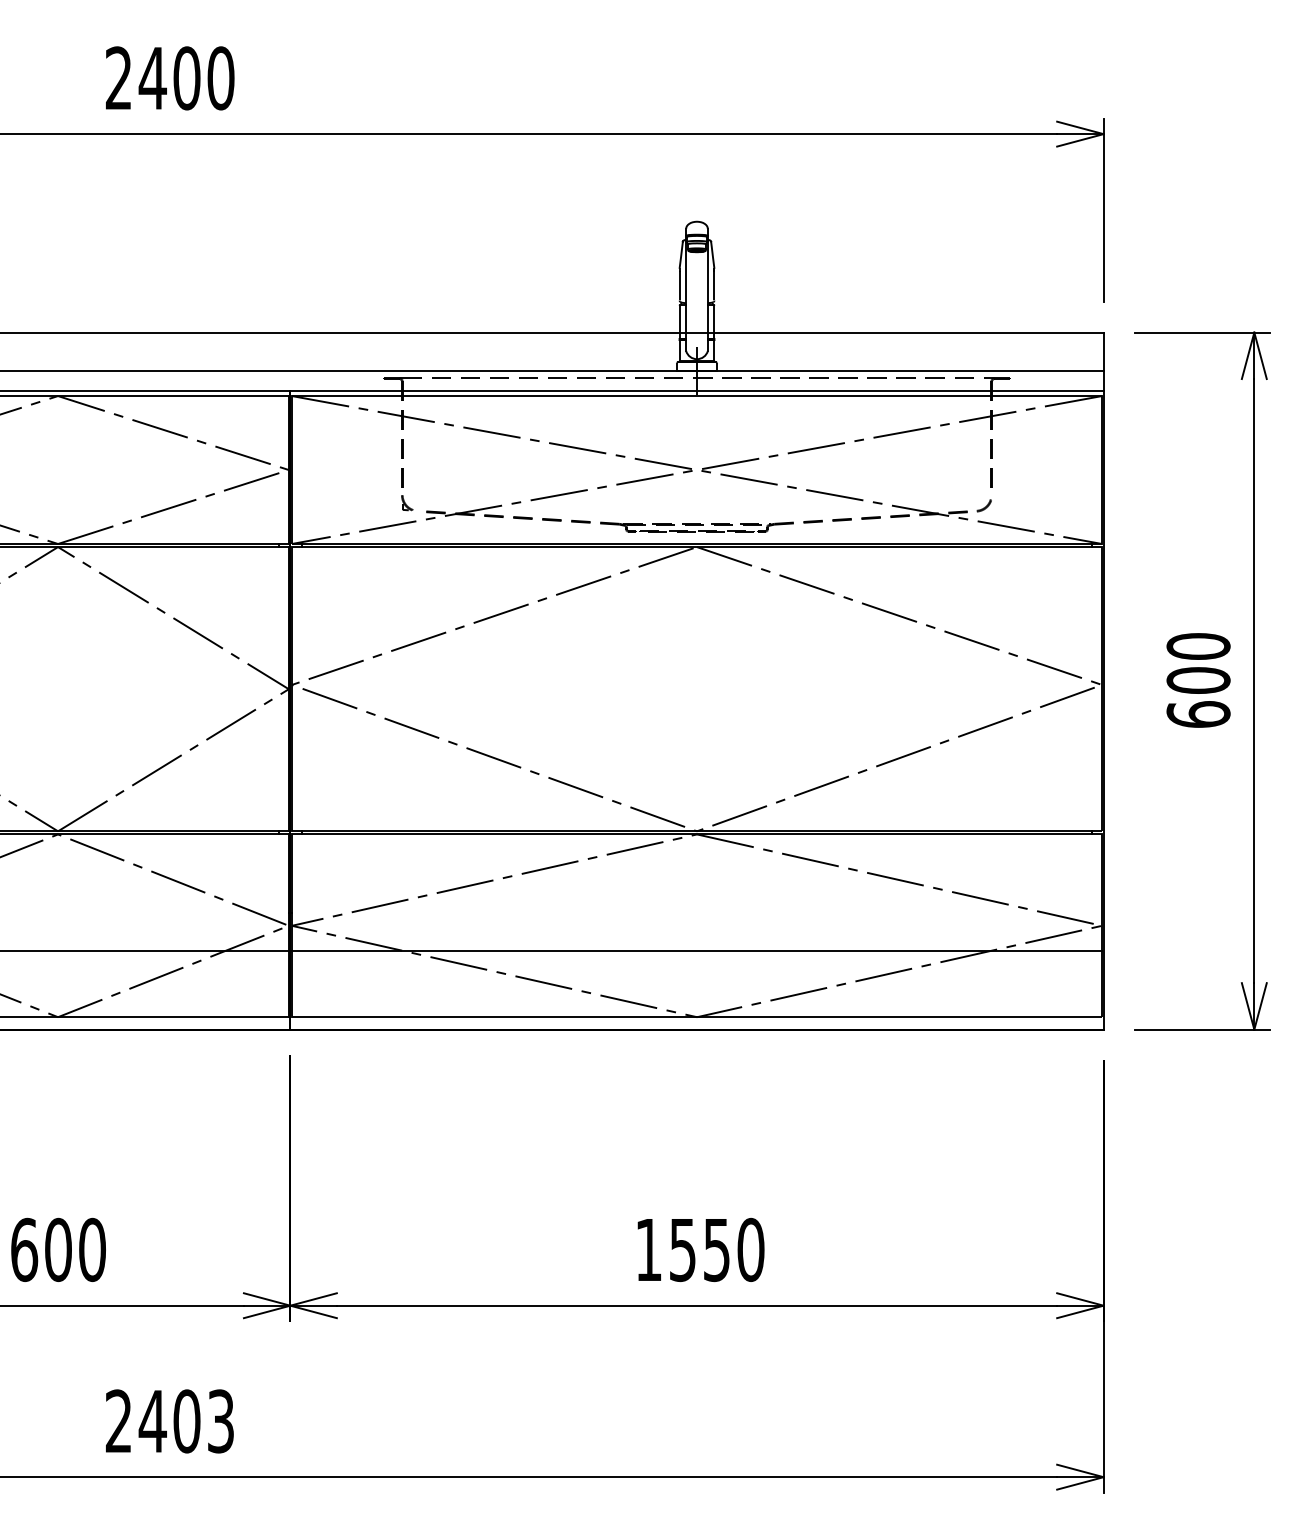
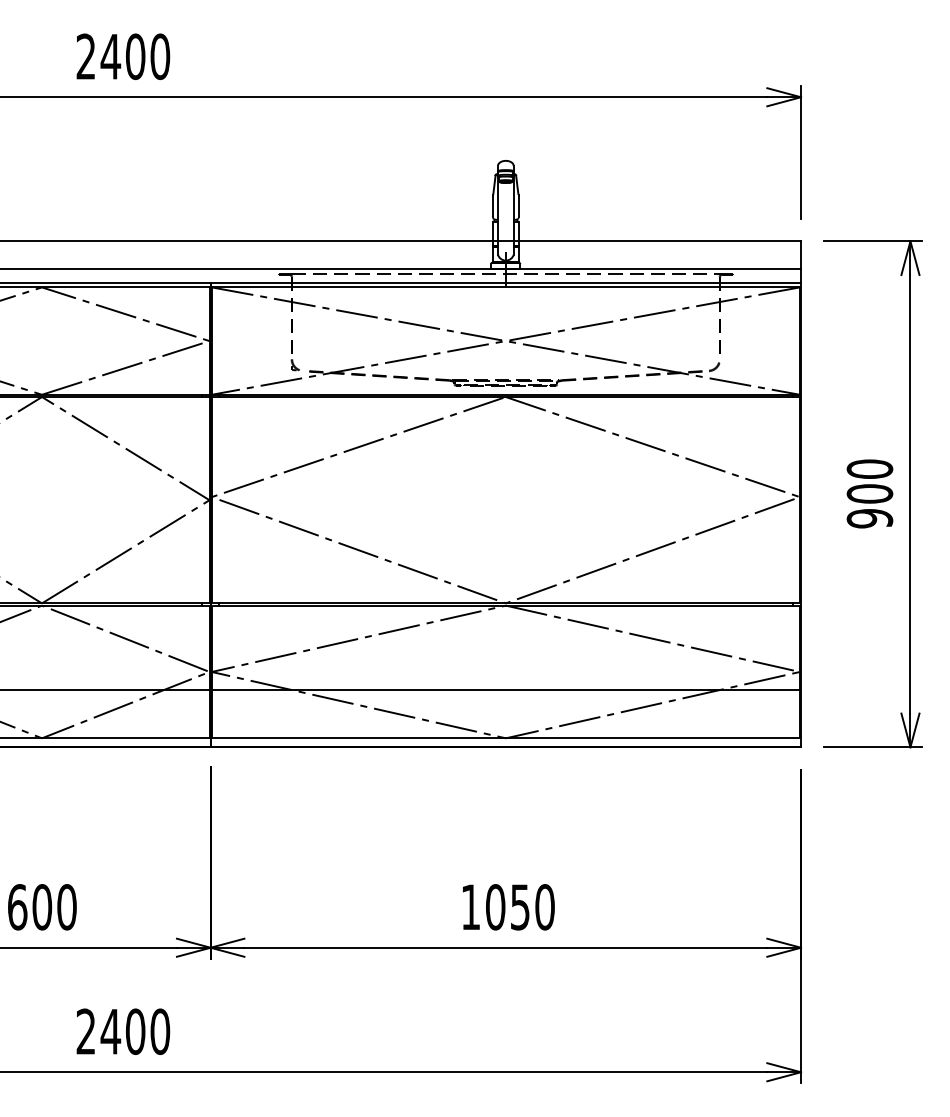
text: (1197, 714) -> (869, 518), 600 -> 900
text: (682, 1250) -> (495, 907), 1550 -> 1050
text: (221, 1421) -> (160, 1031), 2403 -> 2400

